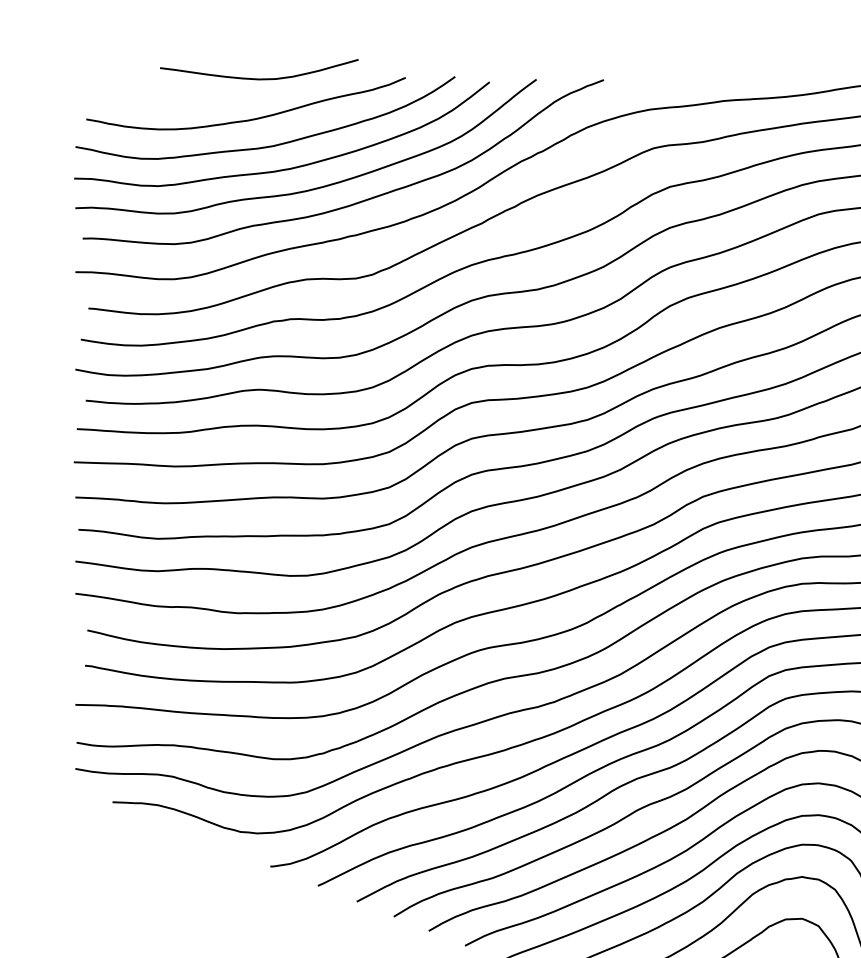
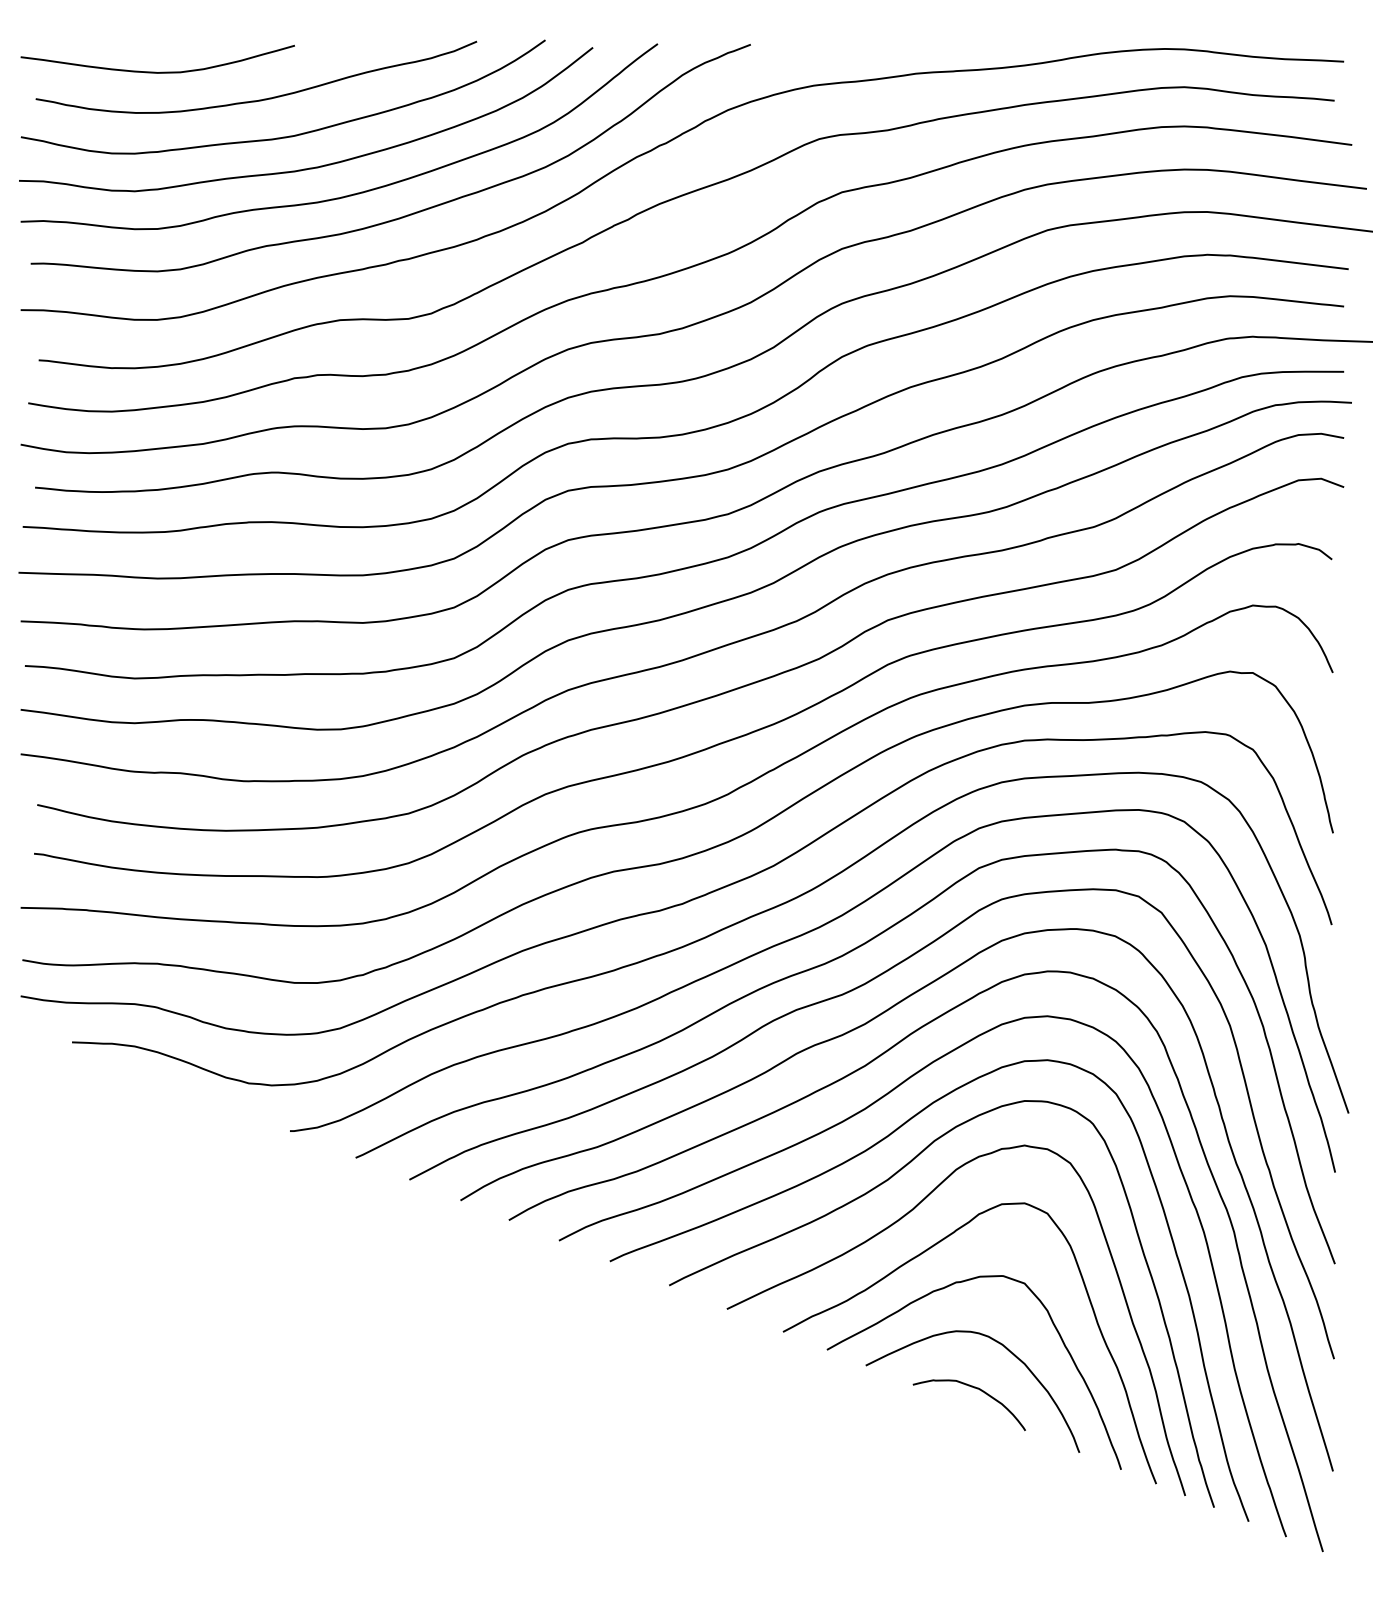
curve: (257, 78) -> (155, 71), moved

